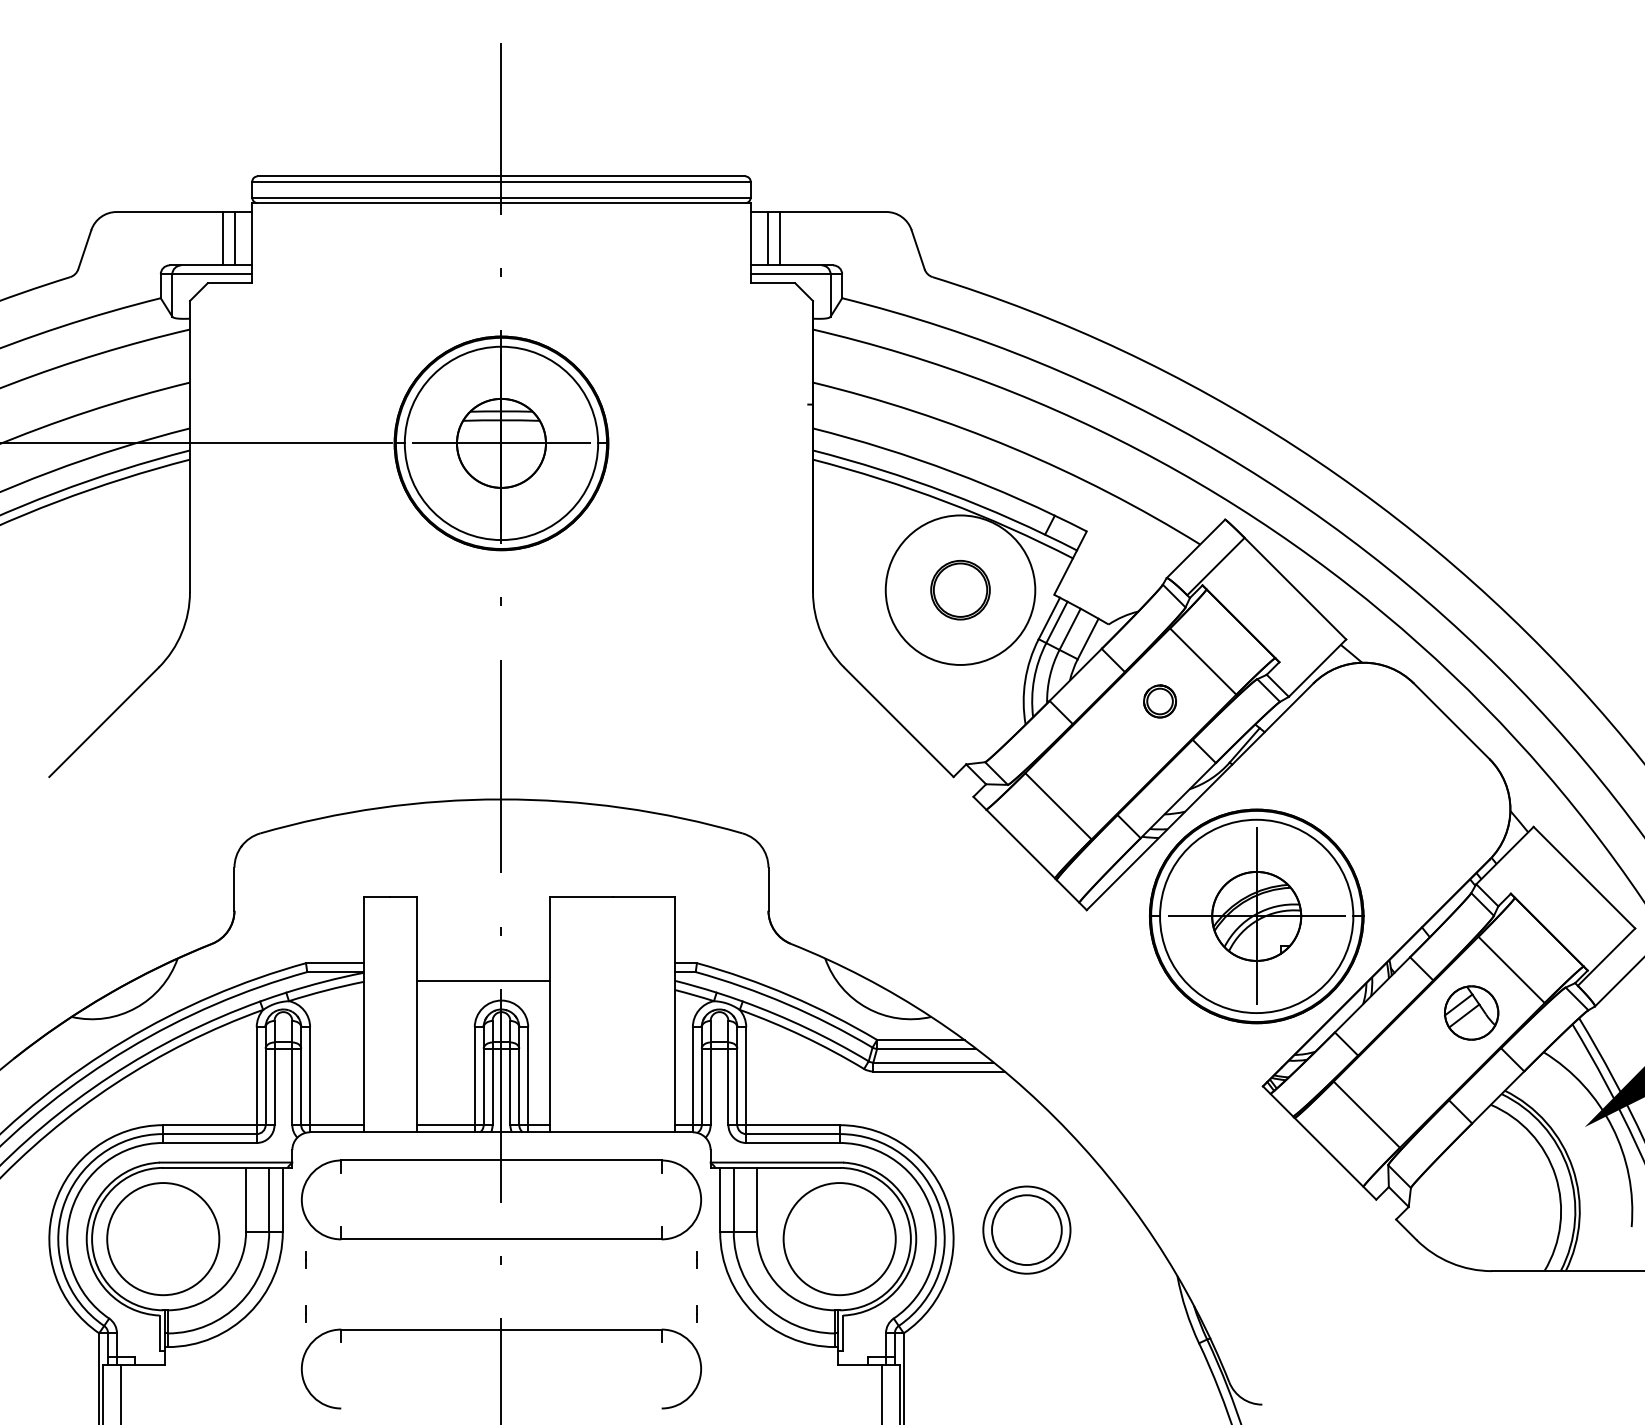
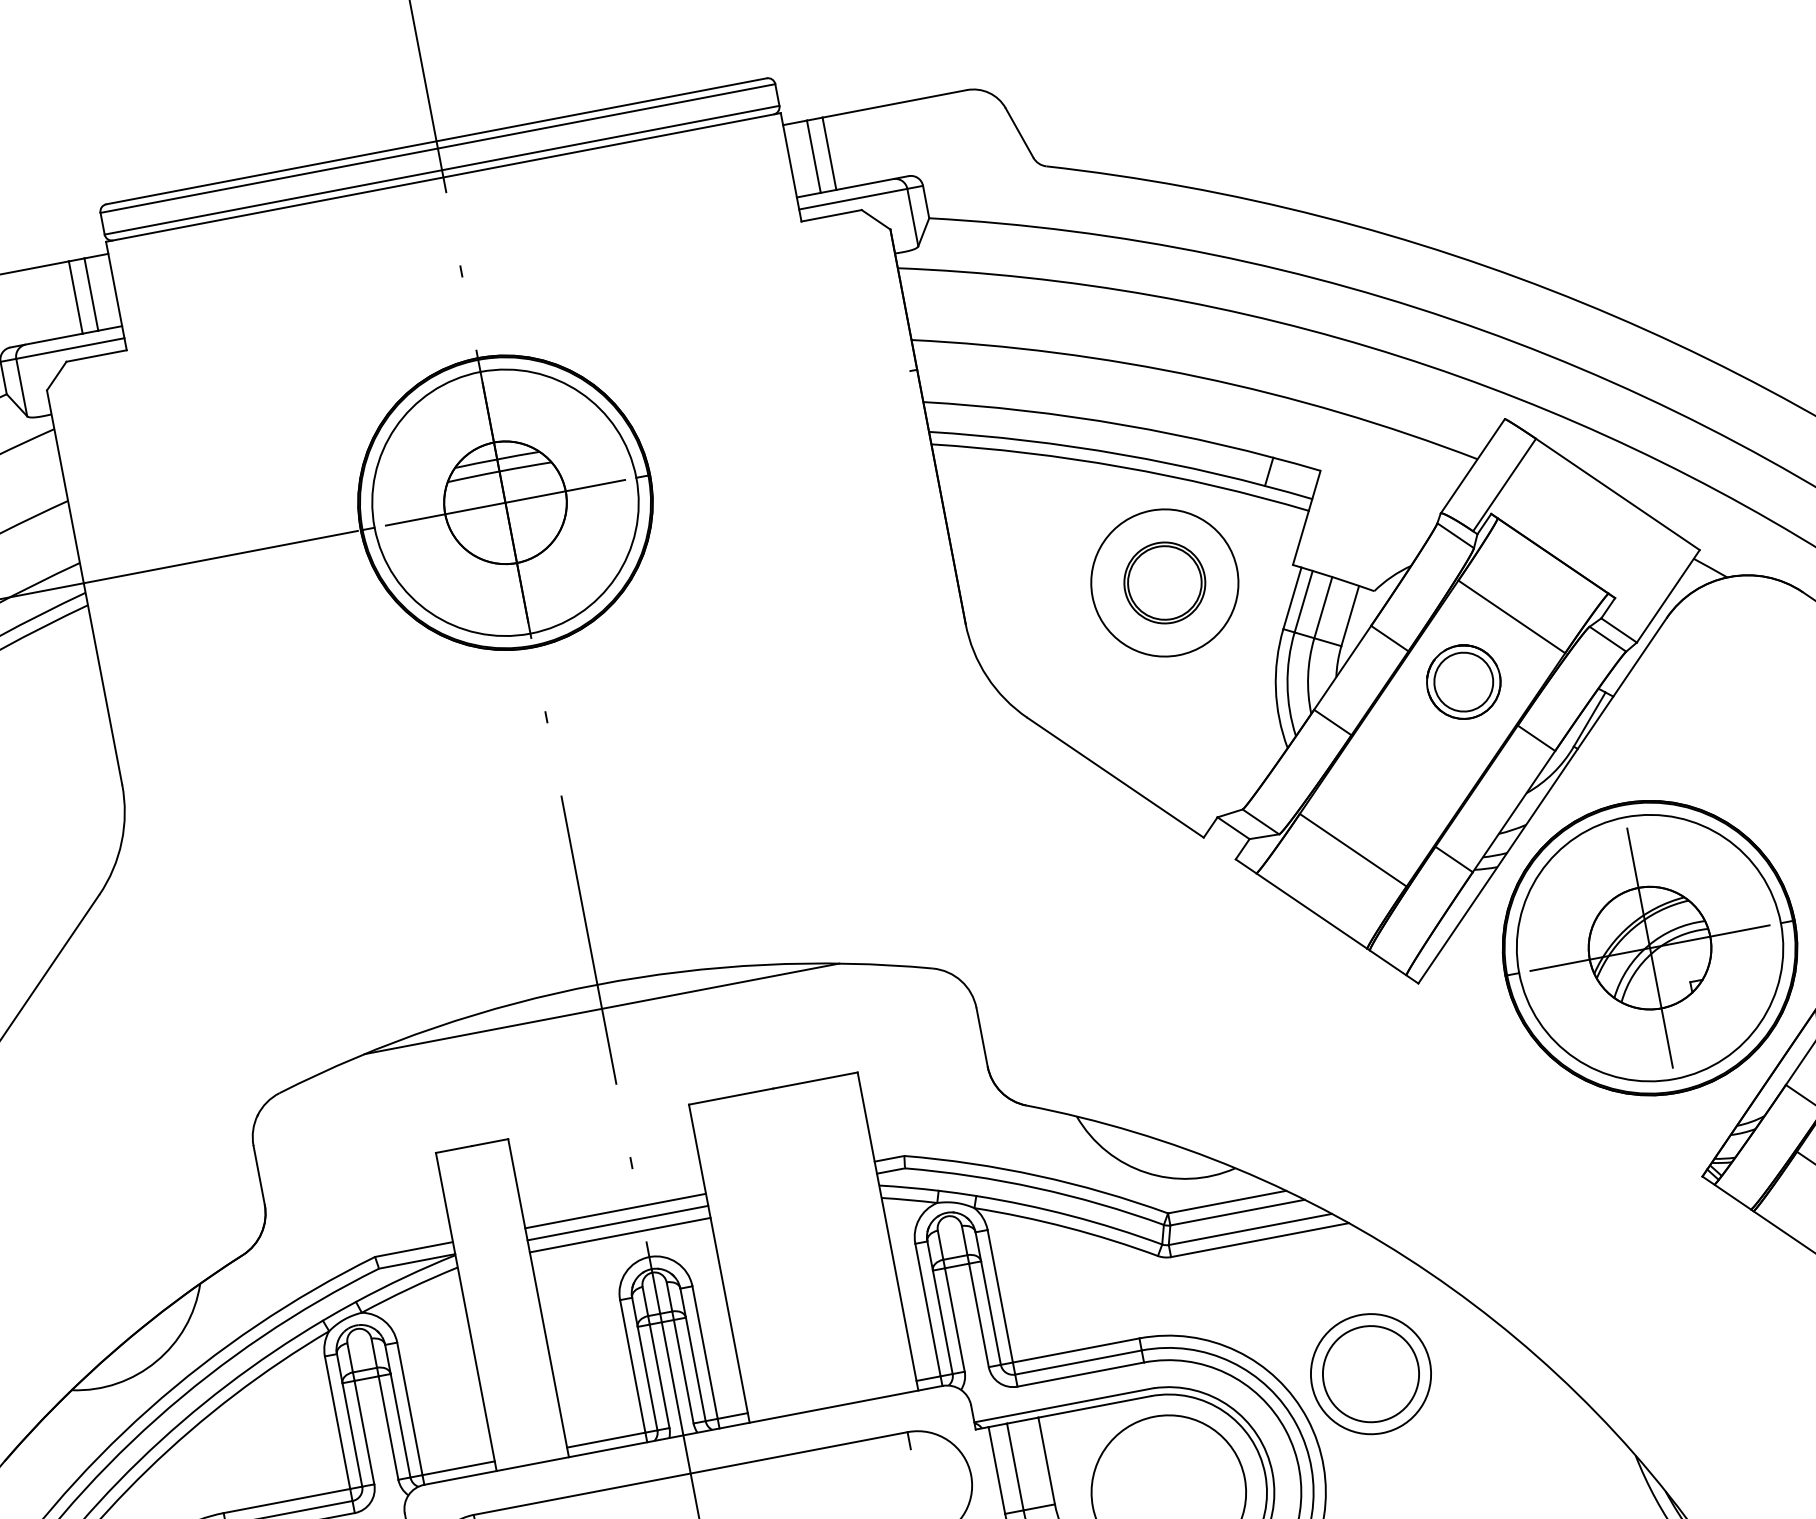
circle: (960, 589) -> (1164, 582), size x0.71
part: (1159, 701) -> (1462, 682), size x1.67
line: (501, 817) -> (602, 1009), added
line: (483, 963) -> (615, 1211), added
line: (483, 972) -> (617, 1223), added
part: (1026, 1229) -> (1370, 1373), moved

